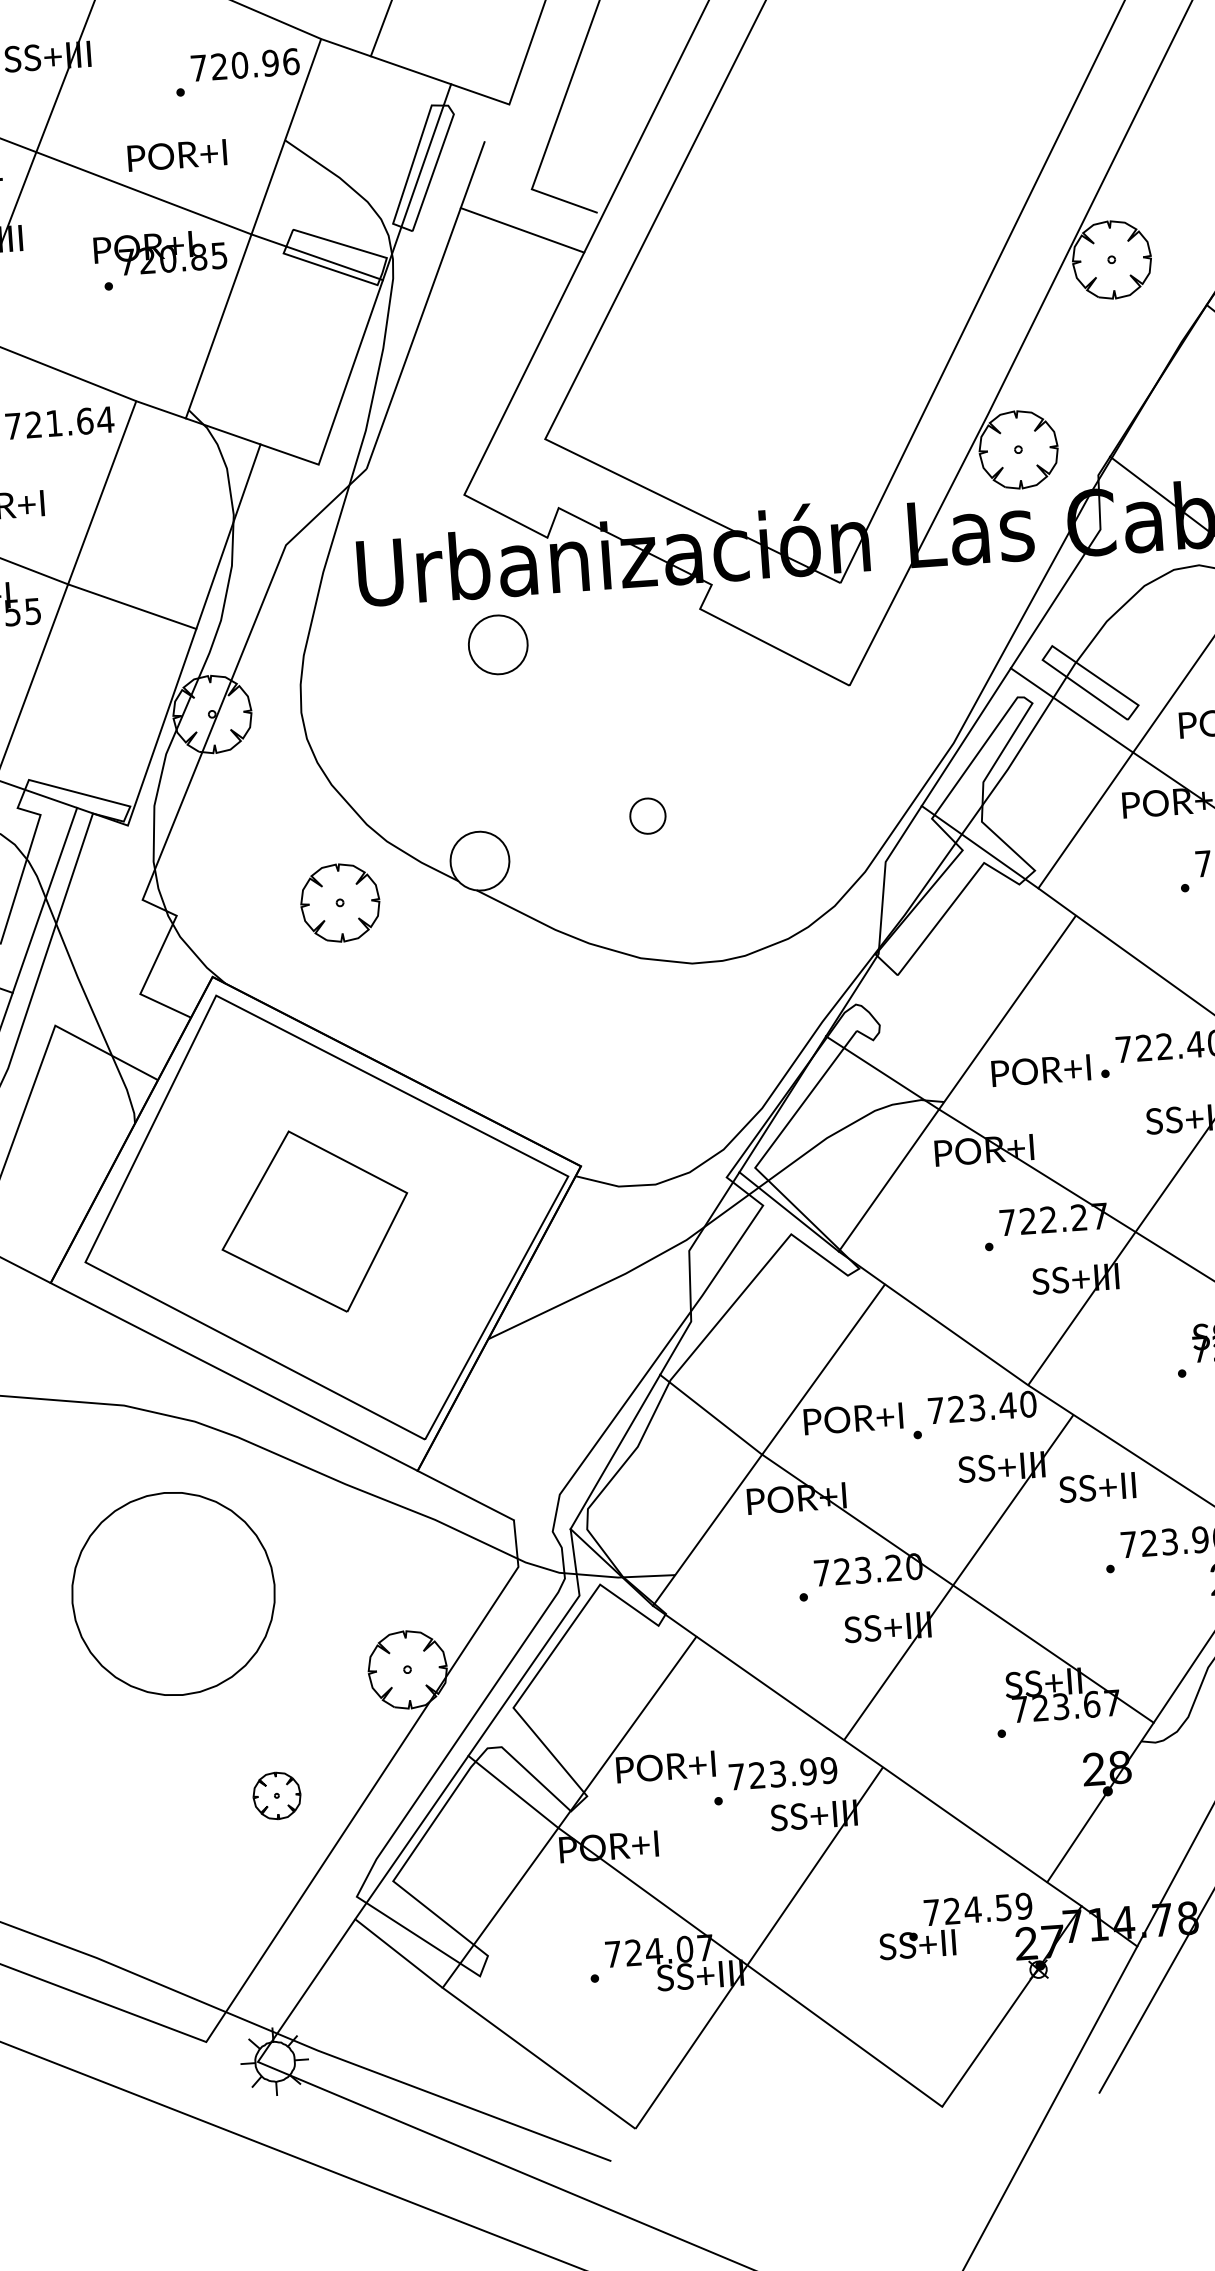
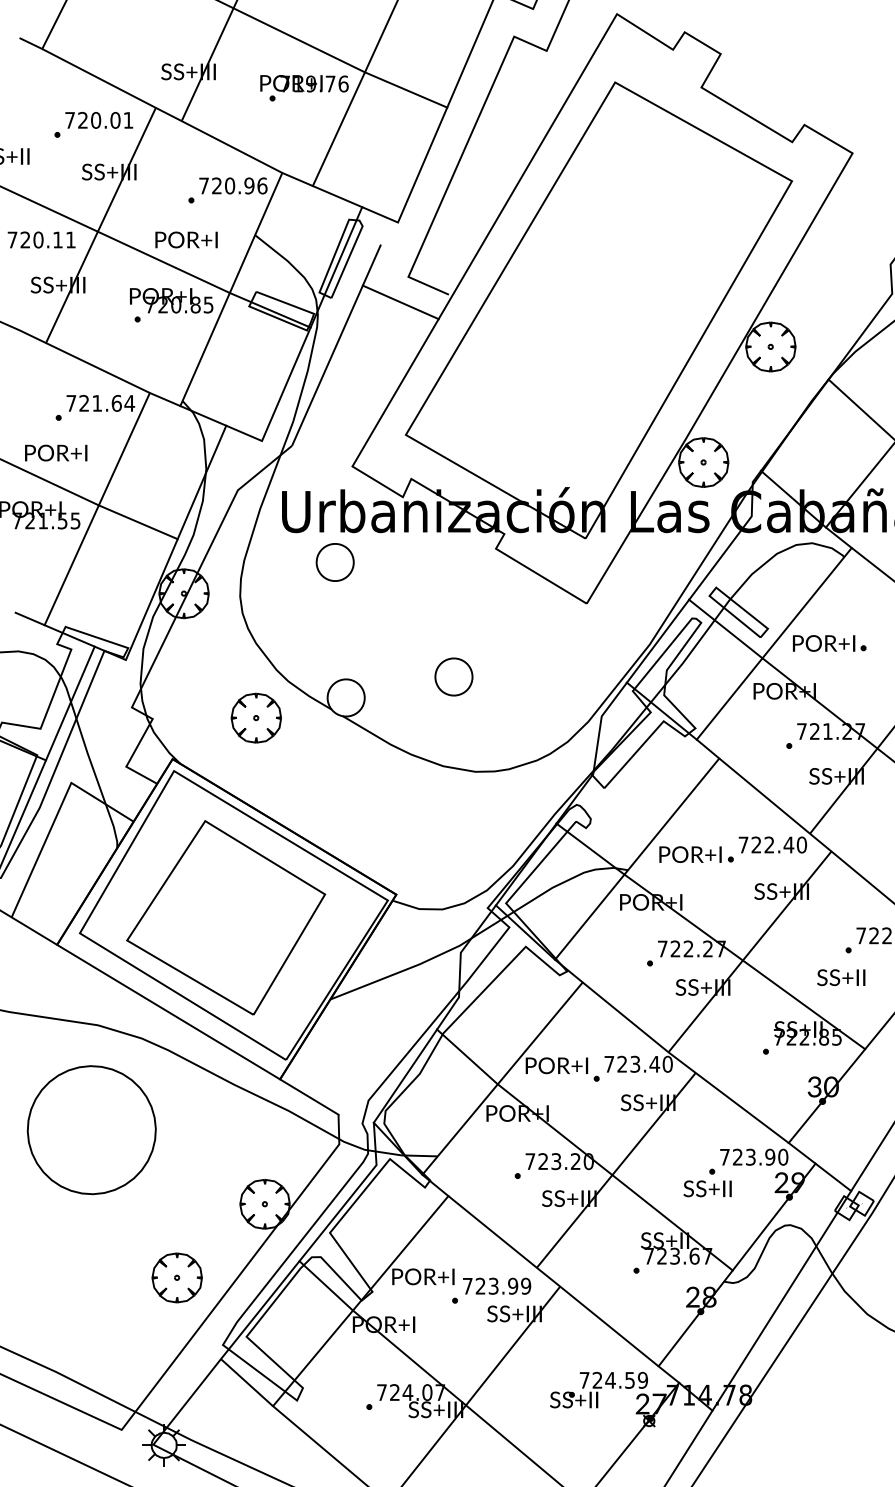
part: (497, 644) -> (334, 562), moved
part: (647, 815) -> (453, 676), size x1.67
part: (315, 1221) -> (226, 917), size x1.67
text: (1097, 1487) -> (707, 1188), moved
part: (173, 1594) -> (91, 1130), moved
part: (275, 1795) -> (176, 1277), size x1.67

